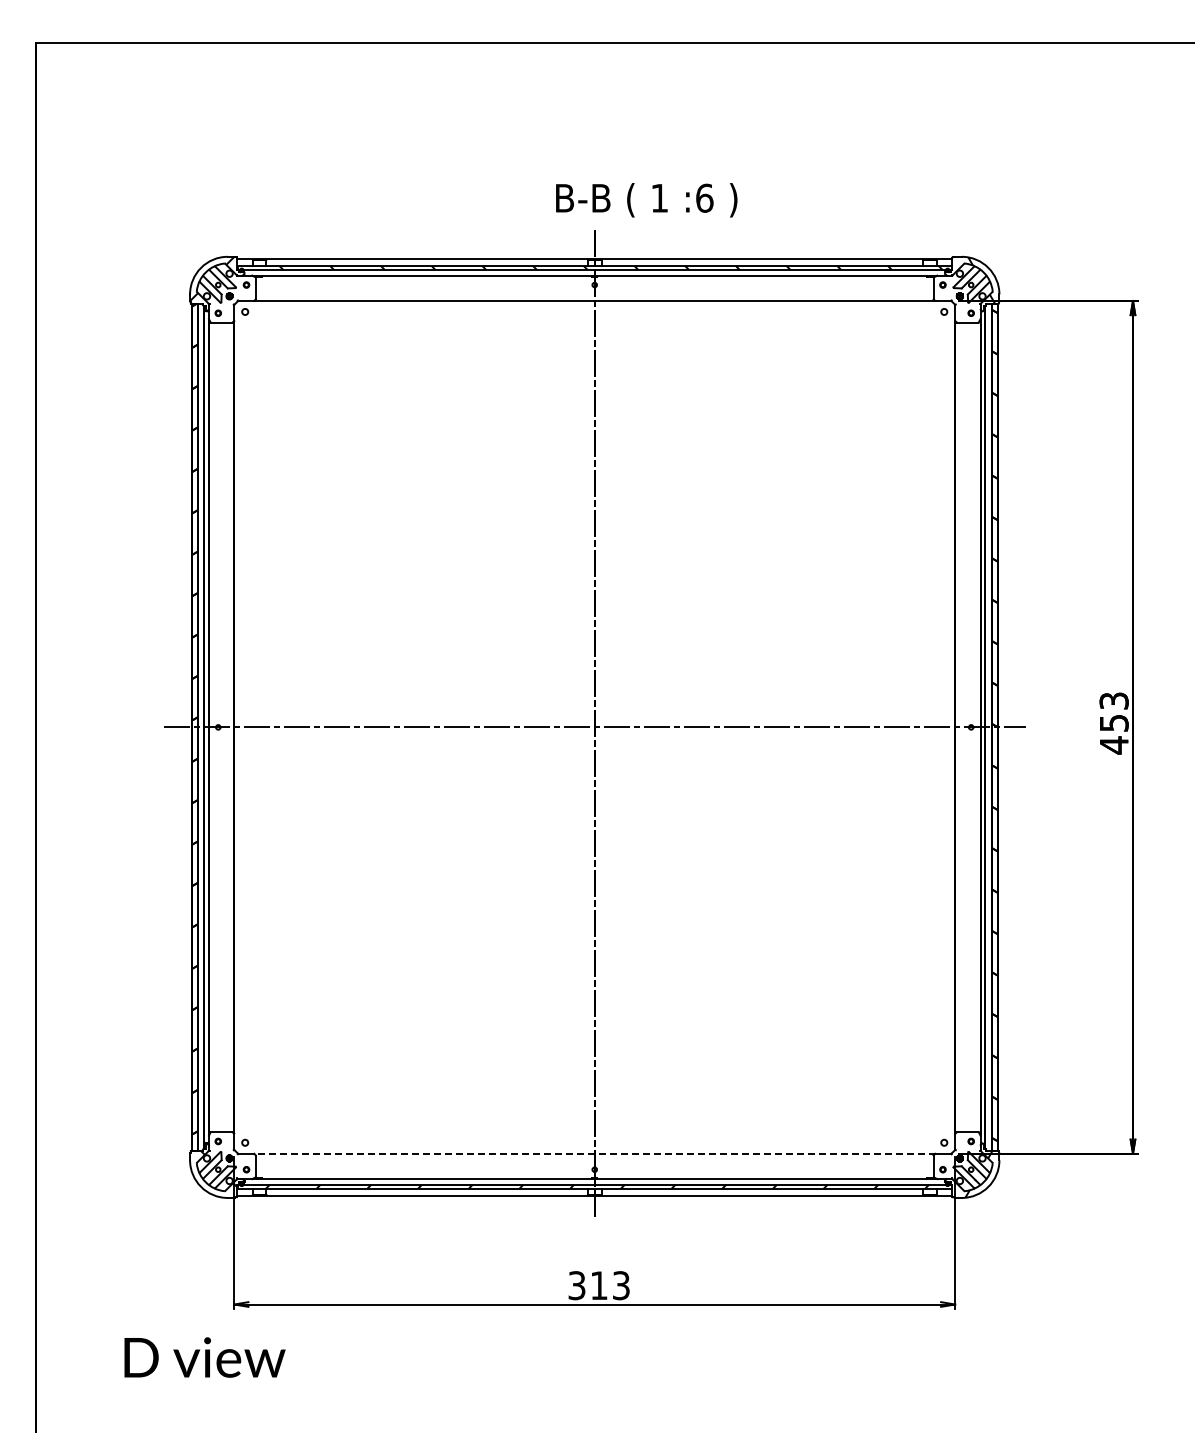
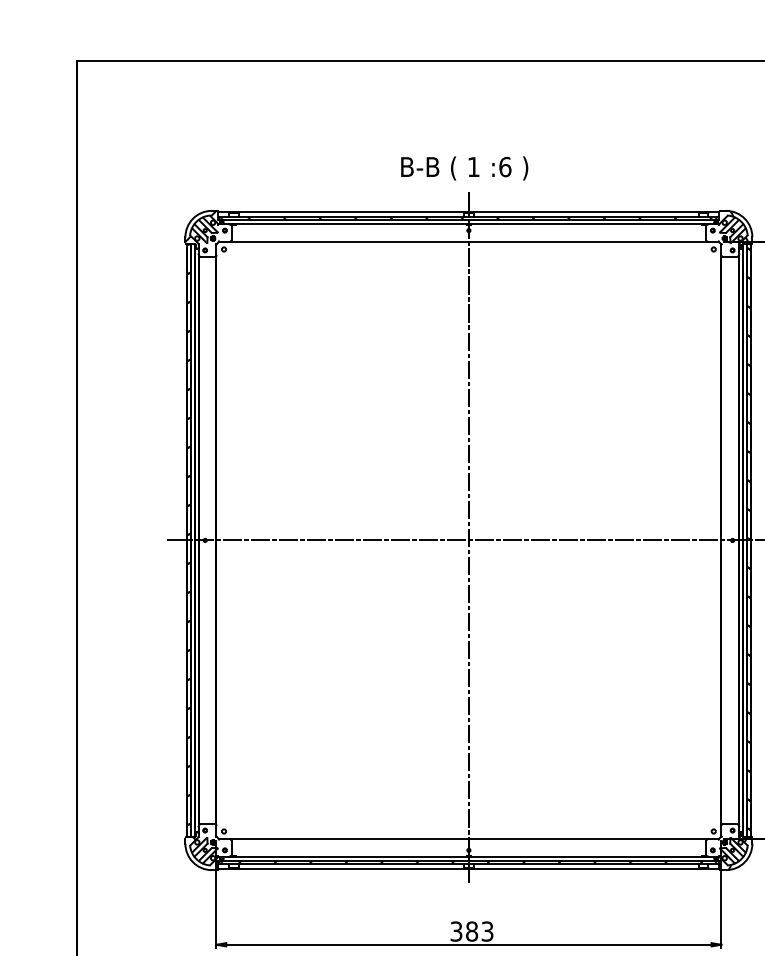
text: (646, 200) -> (464, 168), moved
line: (594, 1153) -> (468, 838), dashed -> solid
text: (598, 1285) -> (471, 931), 313 -> 383

